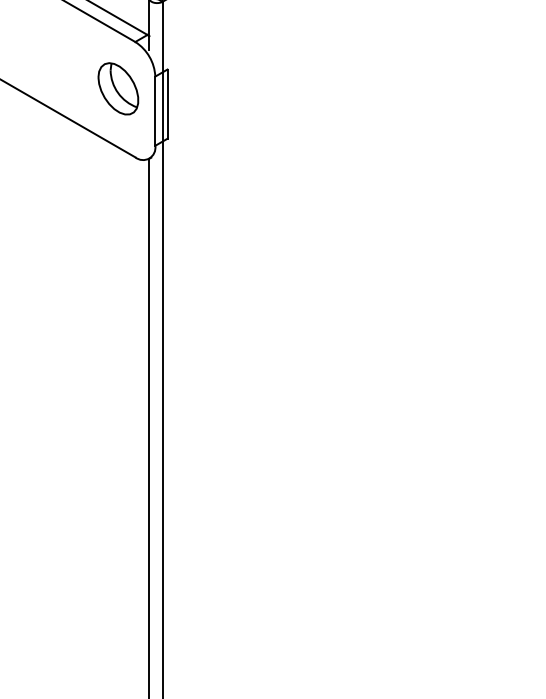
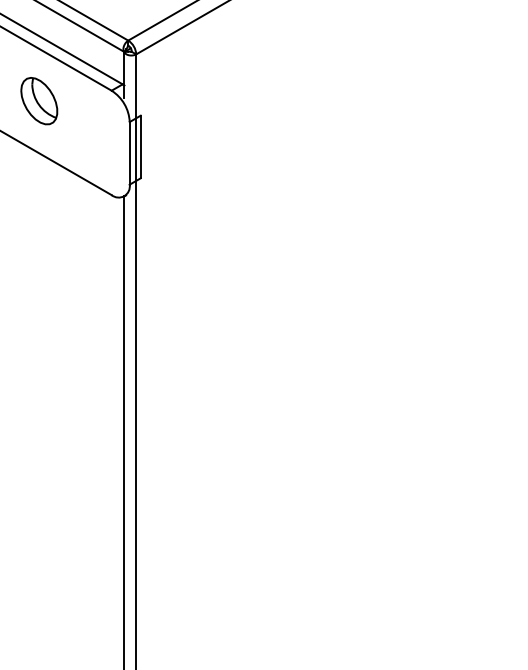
part: (118, 89) -> (39, 101), moved

